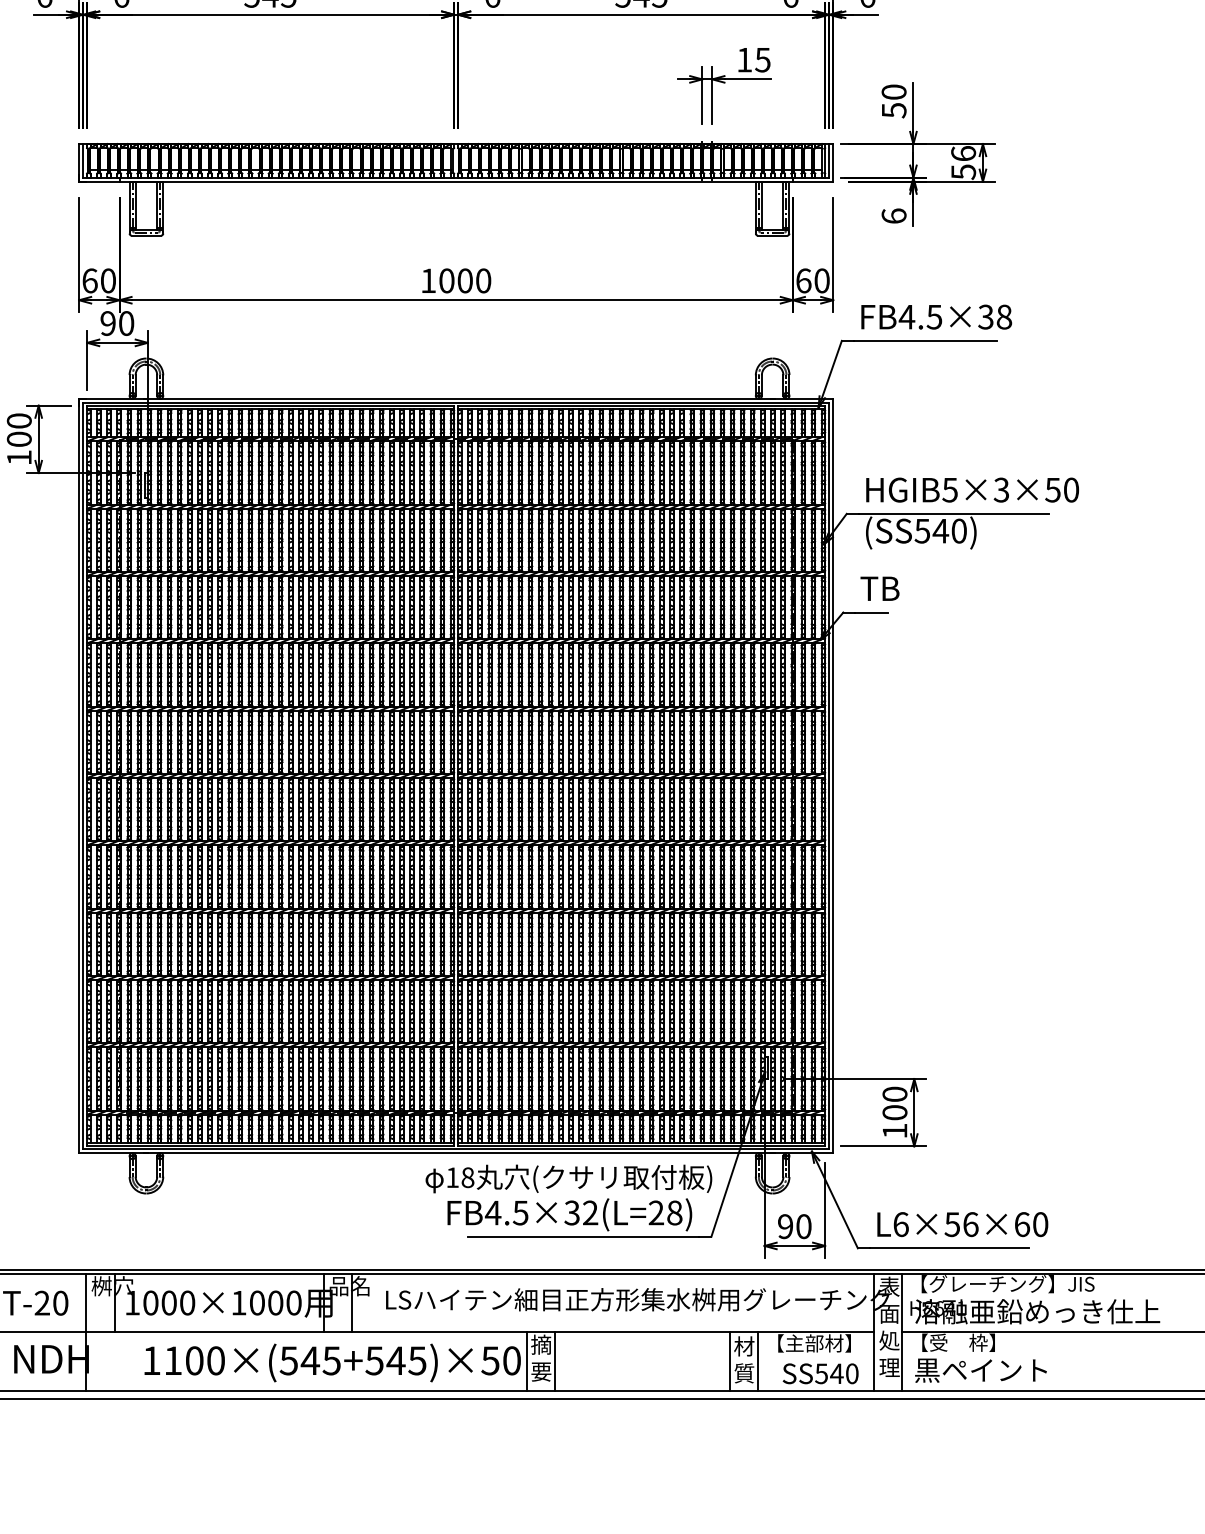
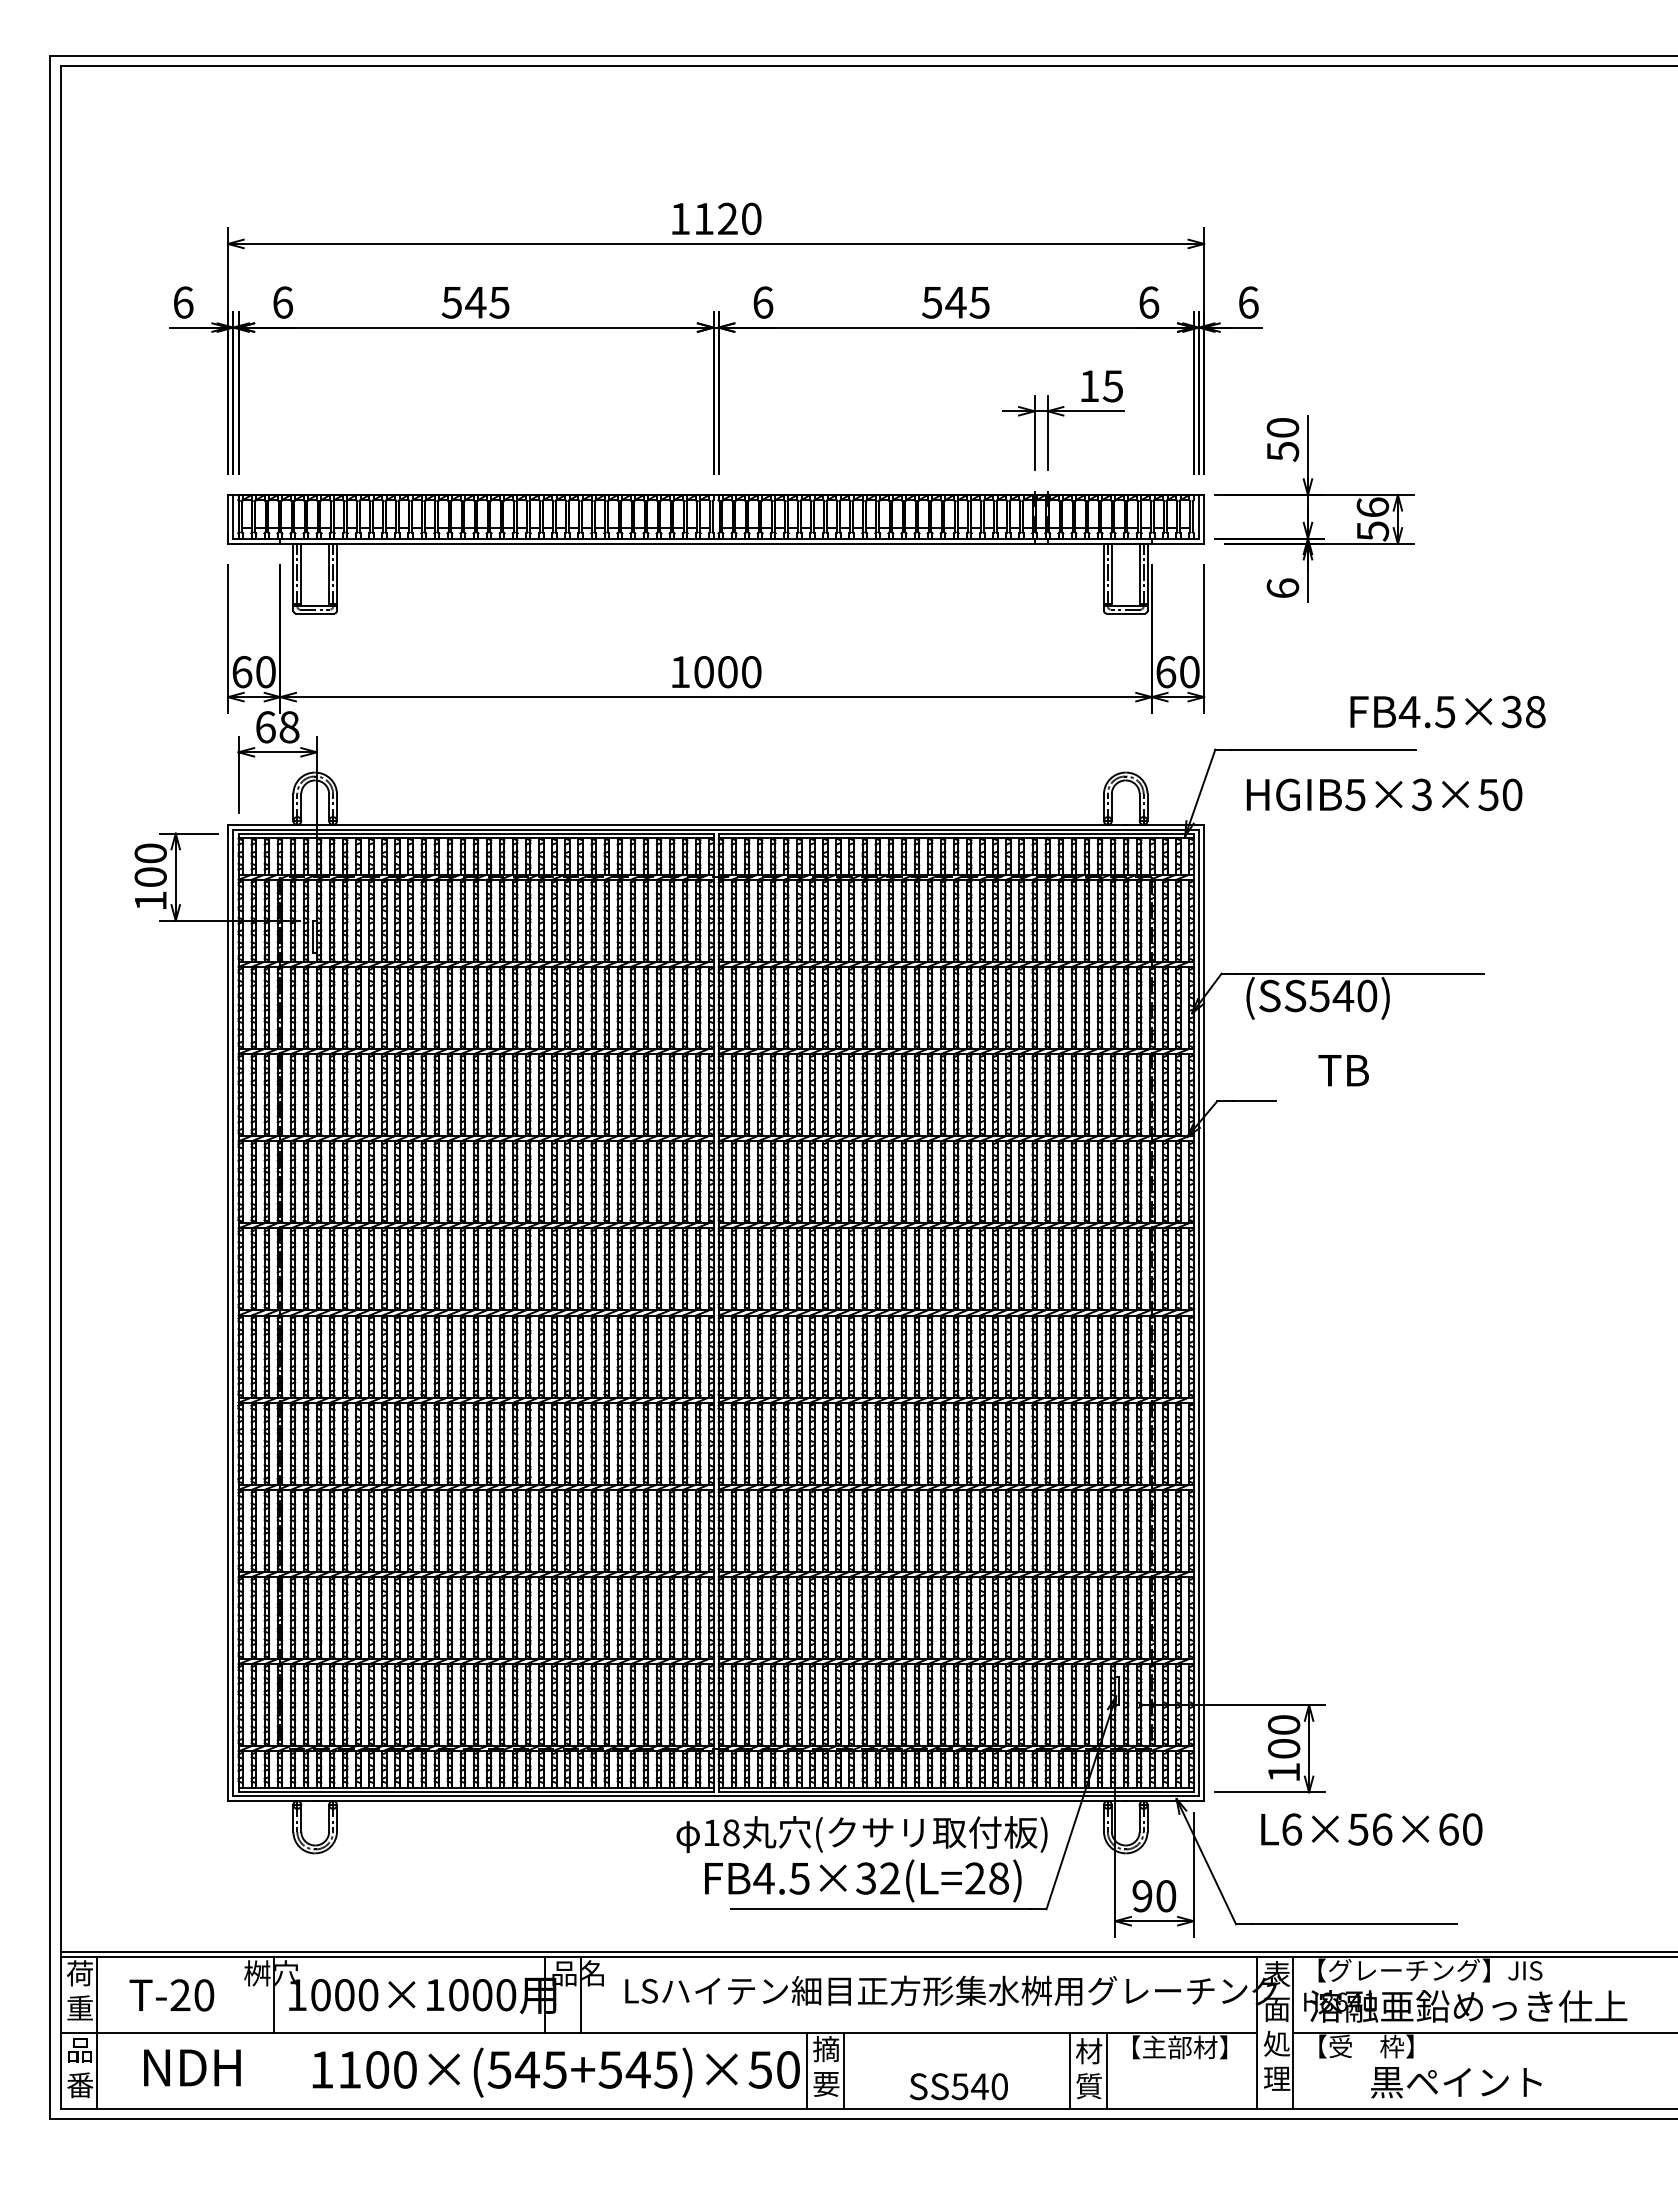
text: (936, 316) -> (1447, 711), moved
text: (117, 323) -> (277, 727), 90 -> 68
text: (972, 489) -> (1384, 794), moved
text: (879, 588) -> (1343, 1070), moved
text: (962, 1224) -> (1371, 1829), moved
line: (86, 1331) -> (237, 2032), removed
text: (981, 1370) -> (1456, 2082), moved
text: (820, 1373) -> (958, 2086), moved

